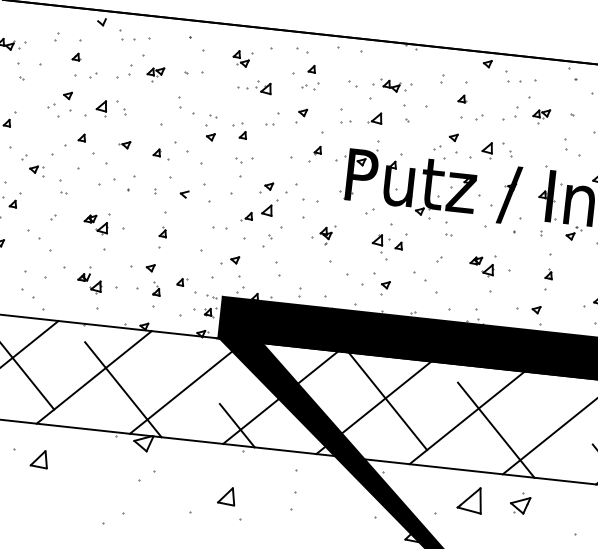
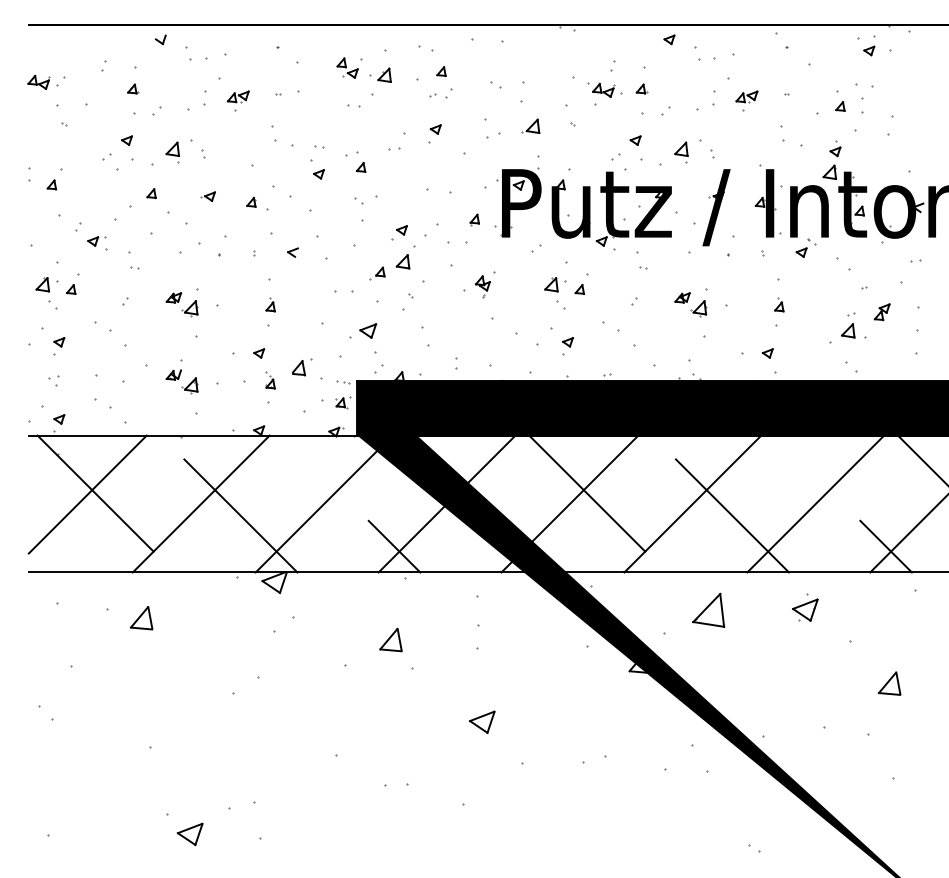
part: (392, 85) -> (604, 89), moved
part: (263, 87) -> (380, 74), moved
part: (317, 150) -> (474, 219), moved
part: (234, 260) -> (367, 331), size x1.6
part: (182, 282) -> (302, 367), size x1.6
part: (520, 503) -> (805, 607), moved

